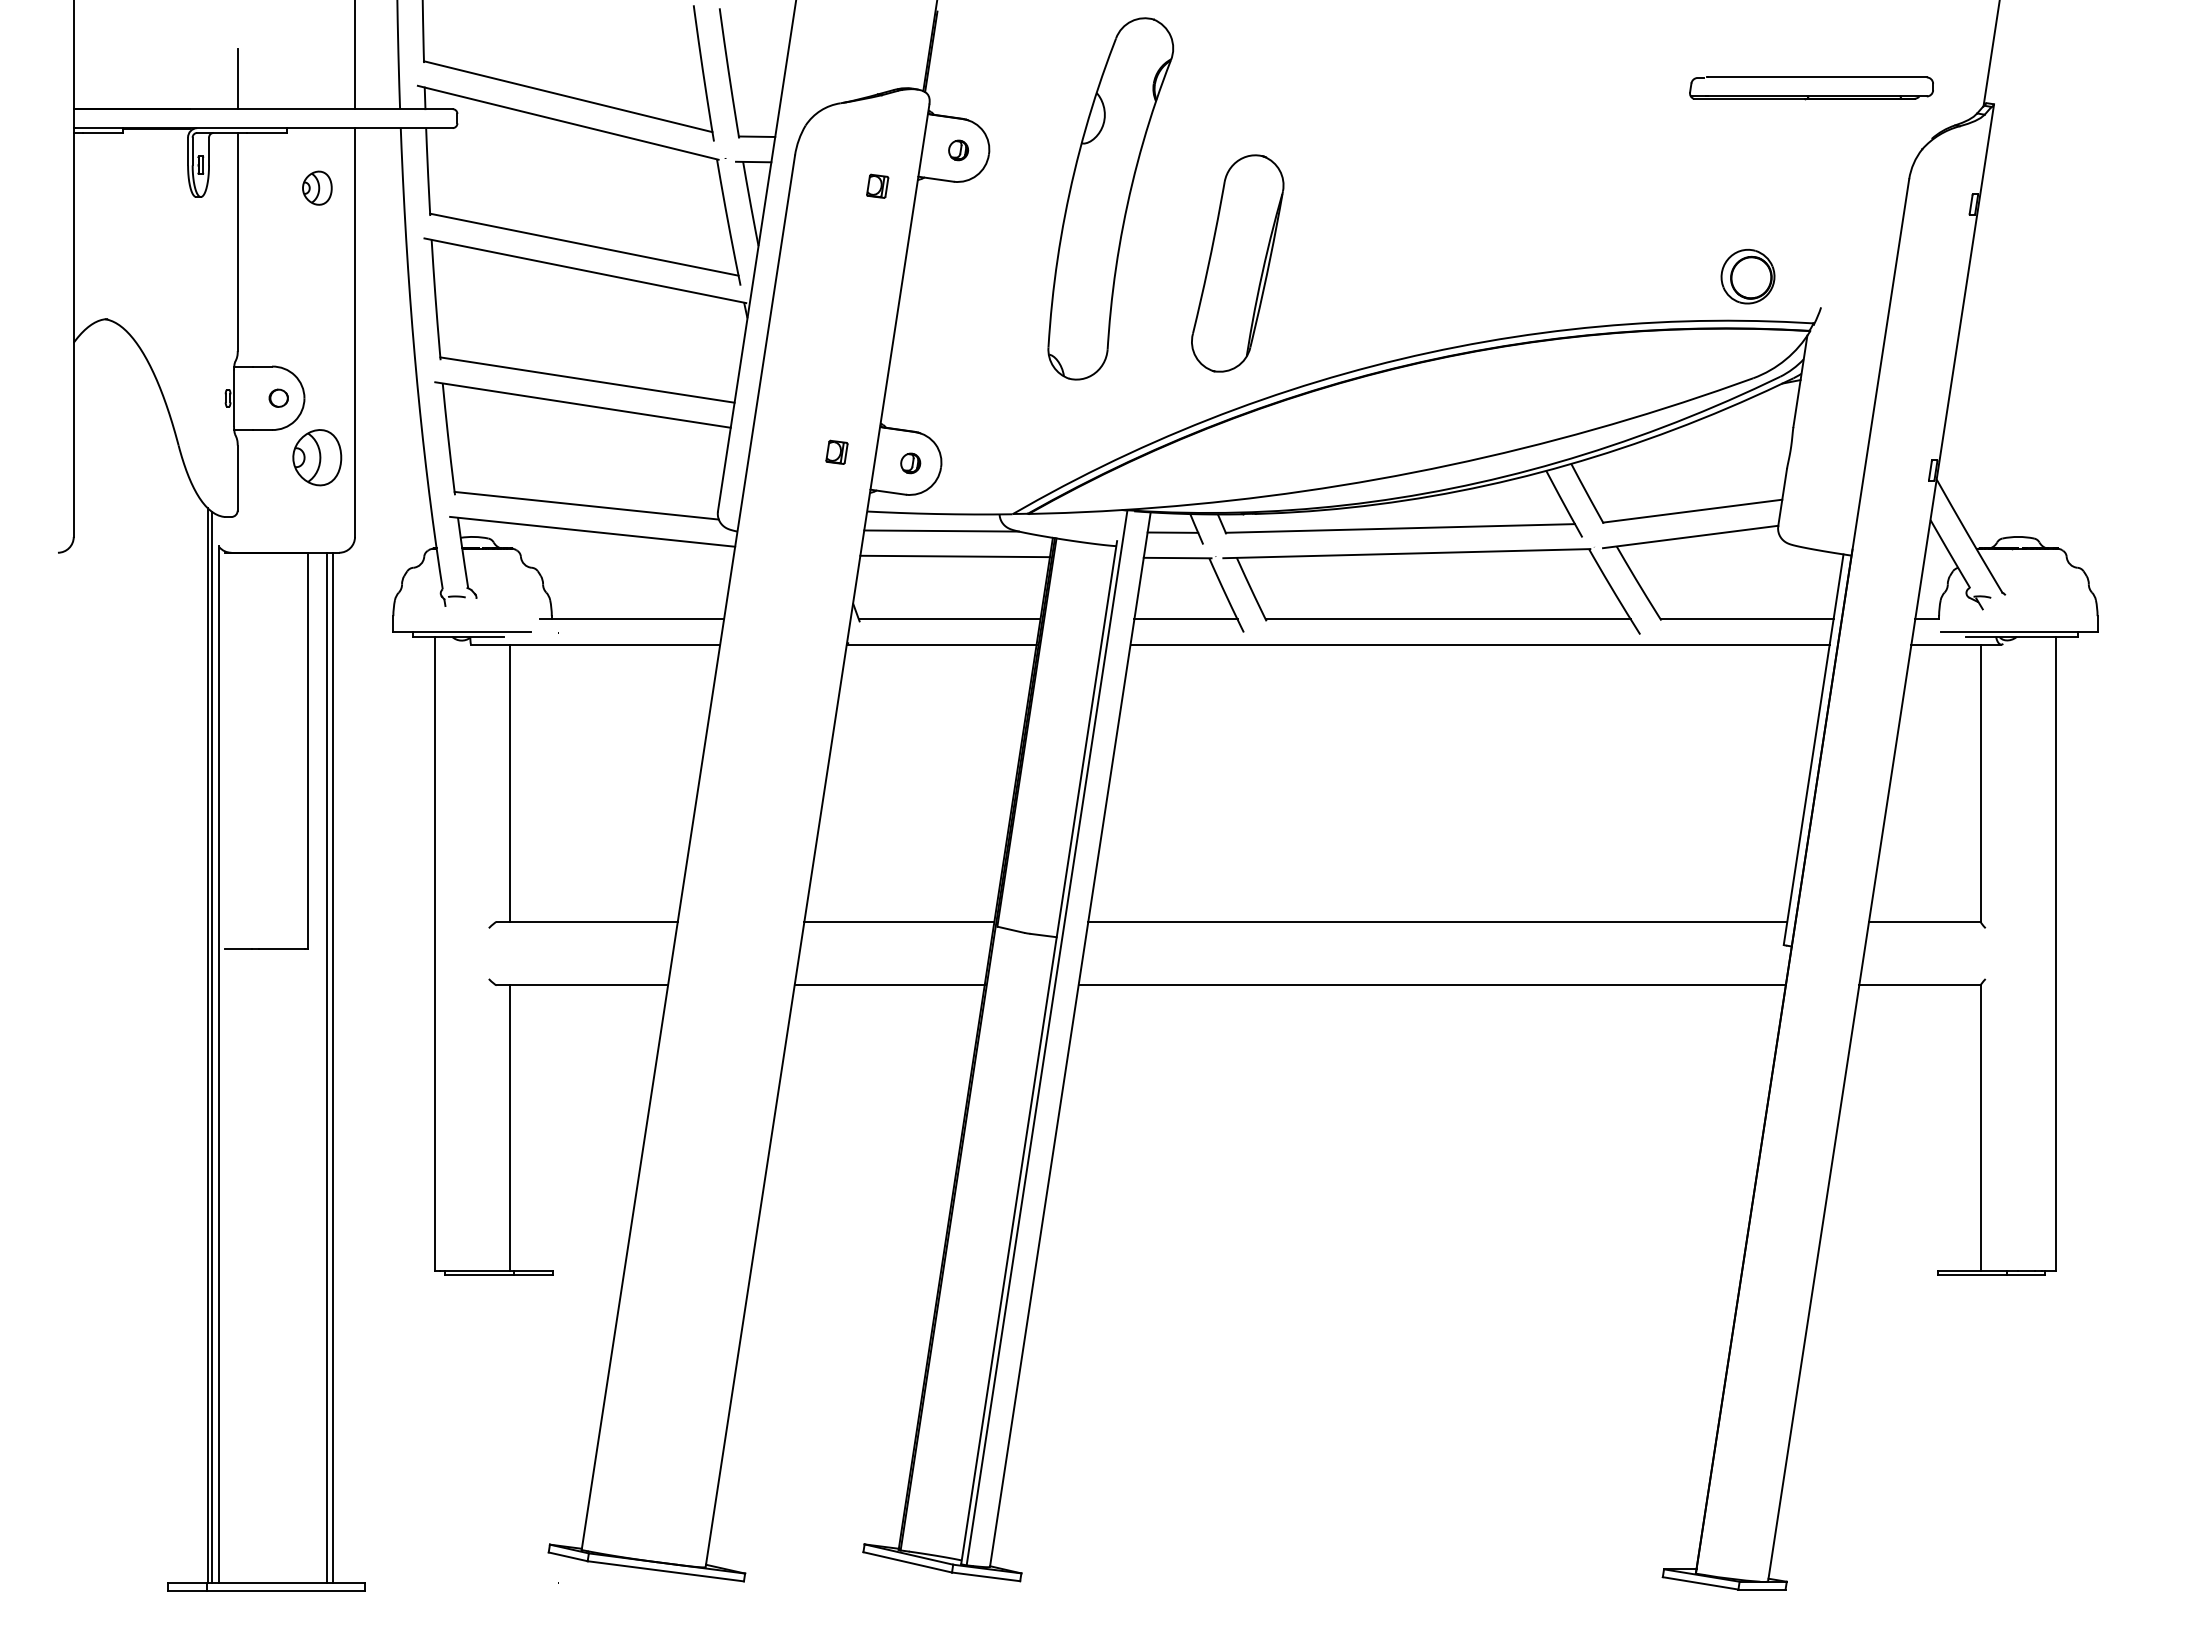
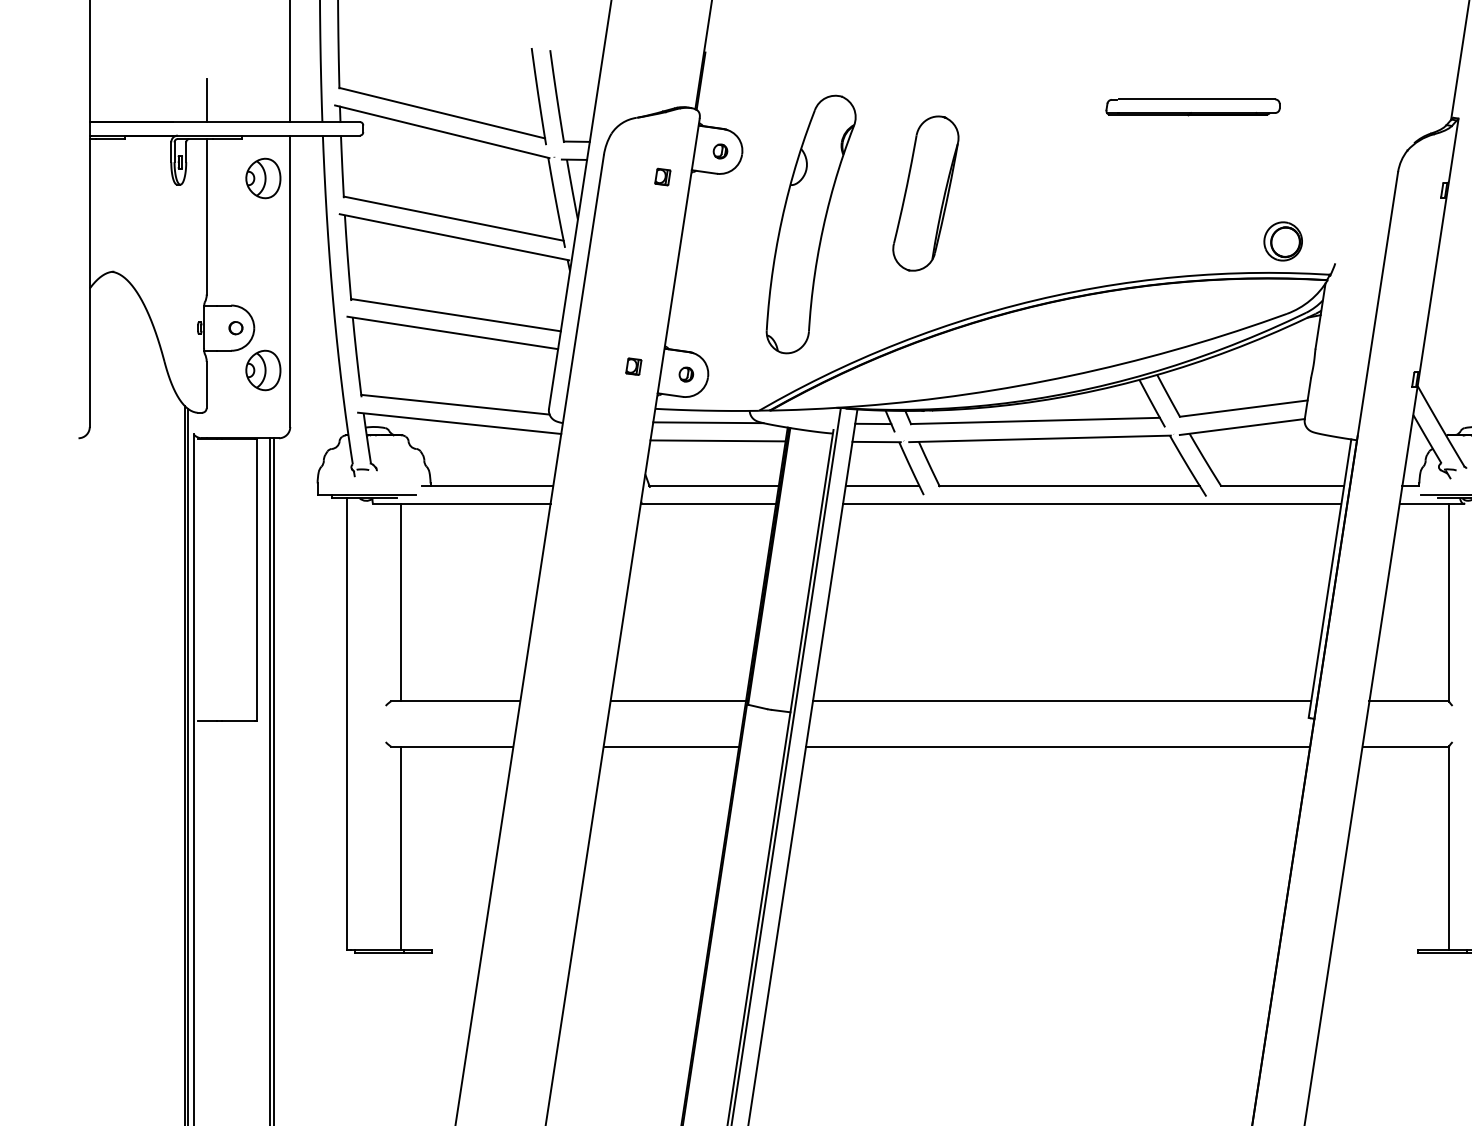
part: (1811, 95) -> (1193, 112), moved
part: (317, 187) -> (263, 177), size x1.67
part: (1110, 198) -> (810, 224), moved
part: (1237, 263) -> (925, 193), moved

